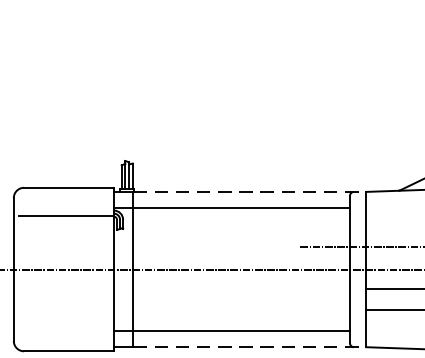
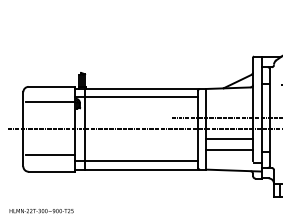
line: (251, 190) -> (146, 88), dashed -> solid
line: (66, 318) -> (50, 154), added
line: (251, 346) -> (146, 169), dashed -> solid

